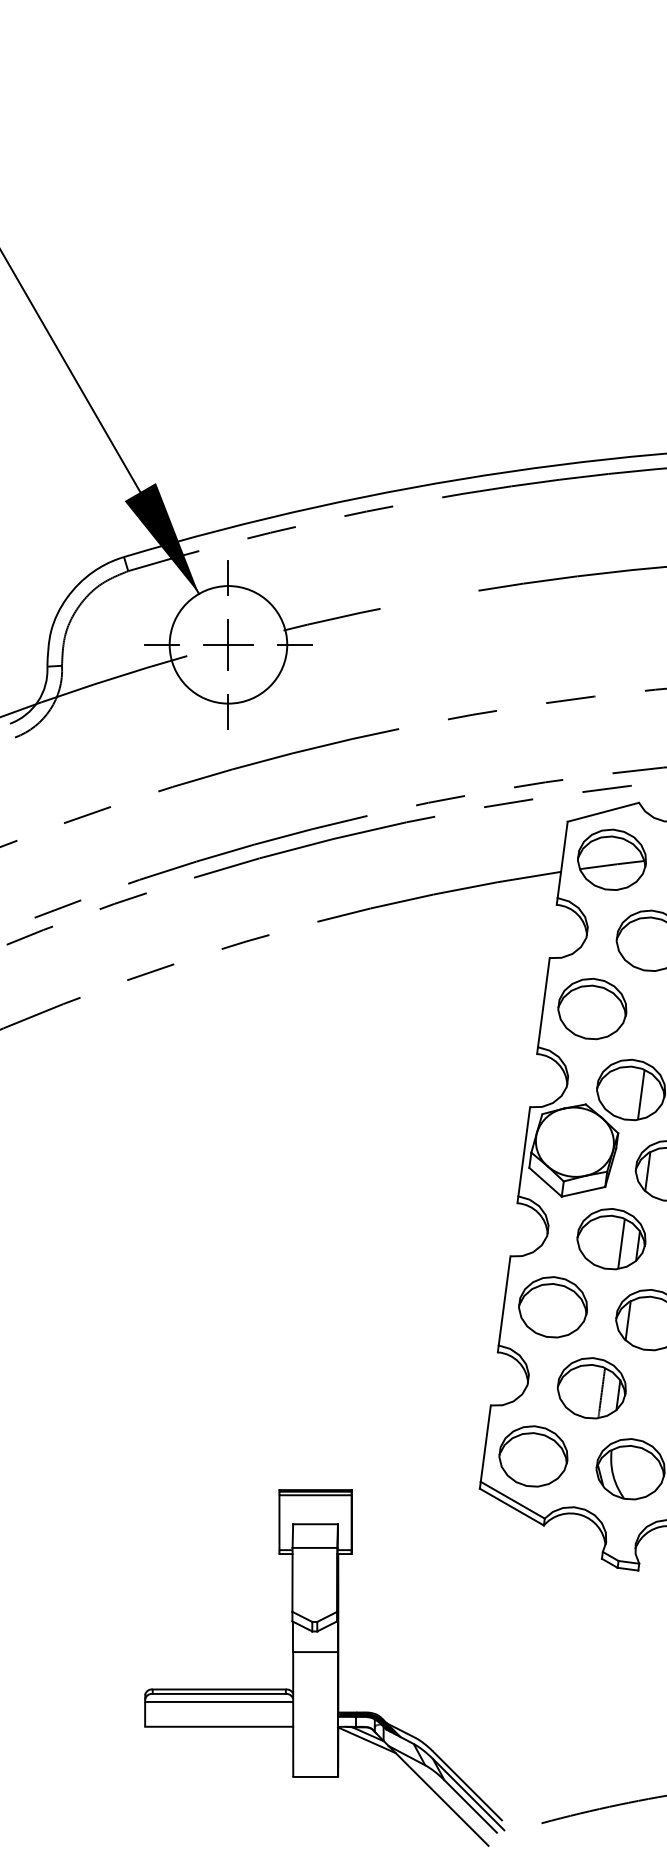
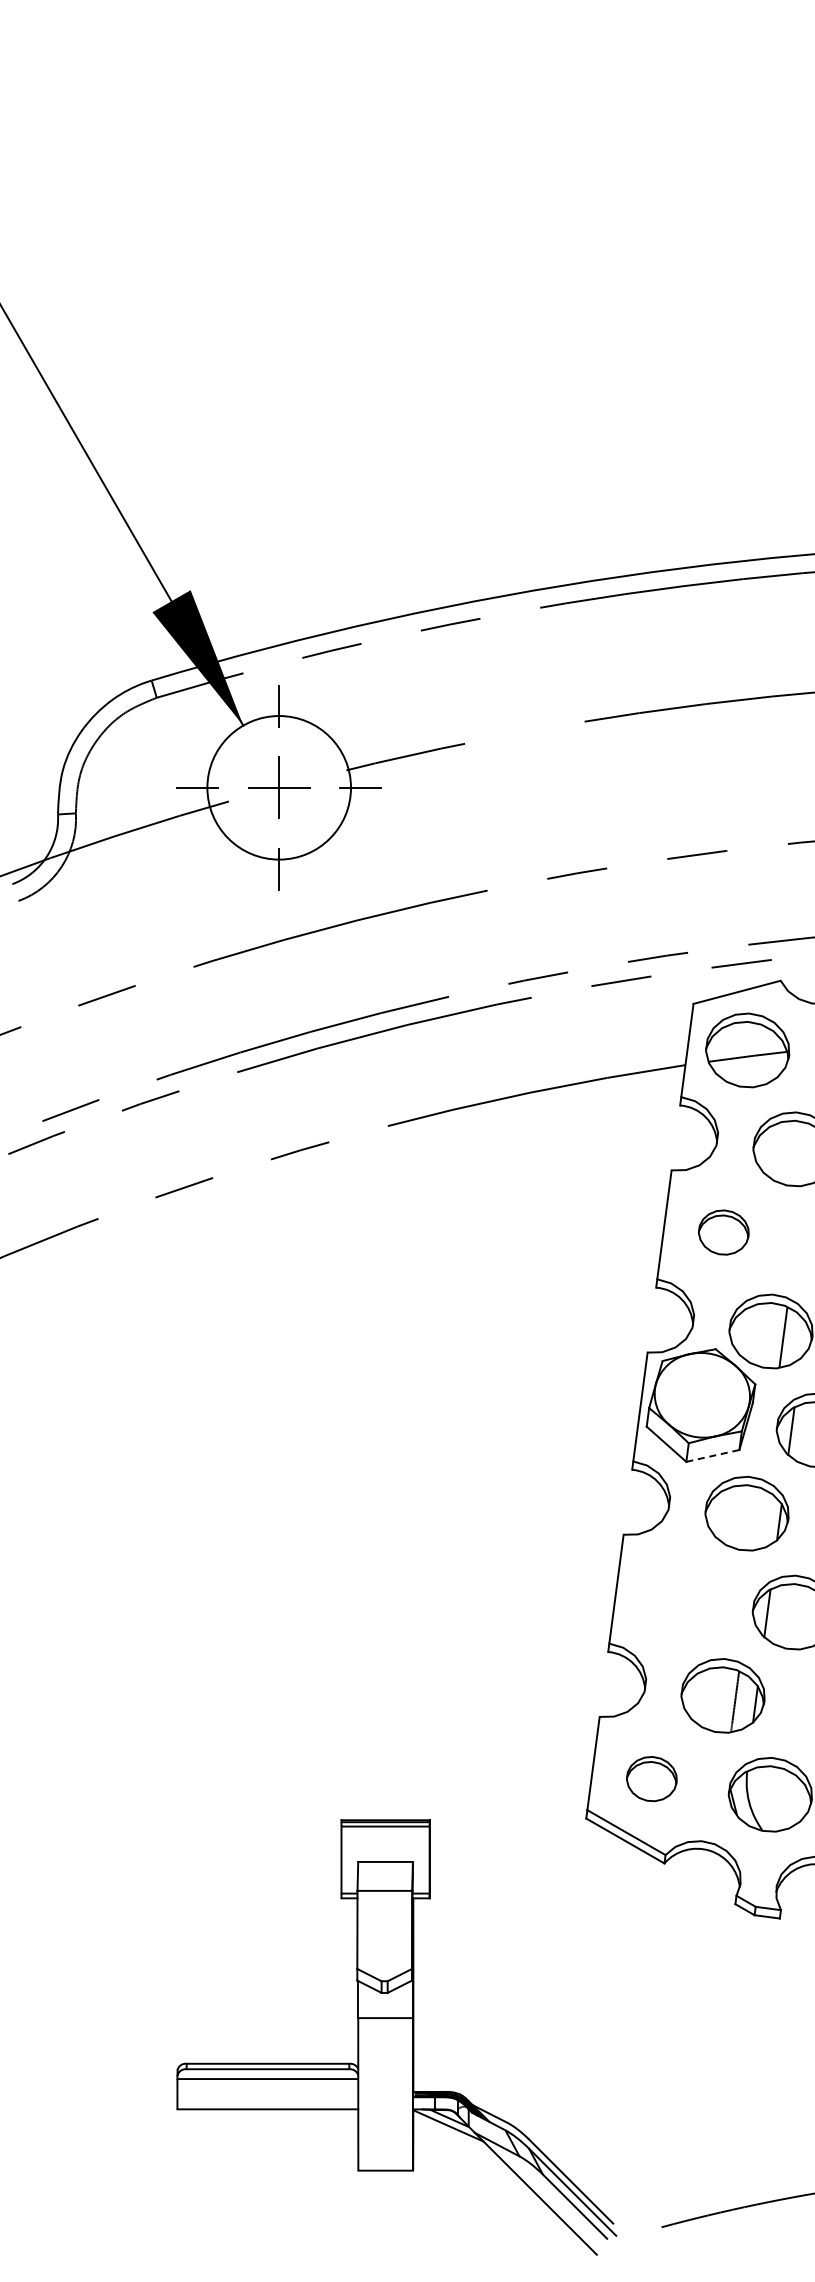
part: (592, 1008) -> (723, 1232), size x0.6
line: (584, 1191) -> (713, 1455), solid -> dashed
line: (621, 1243) -> (759, 1519), removed
part: (552, 1306) -> (675, 1596), removed
part: (533, 1455) -> (651, 1778), size x0.6

